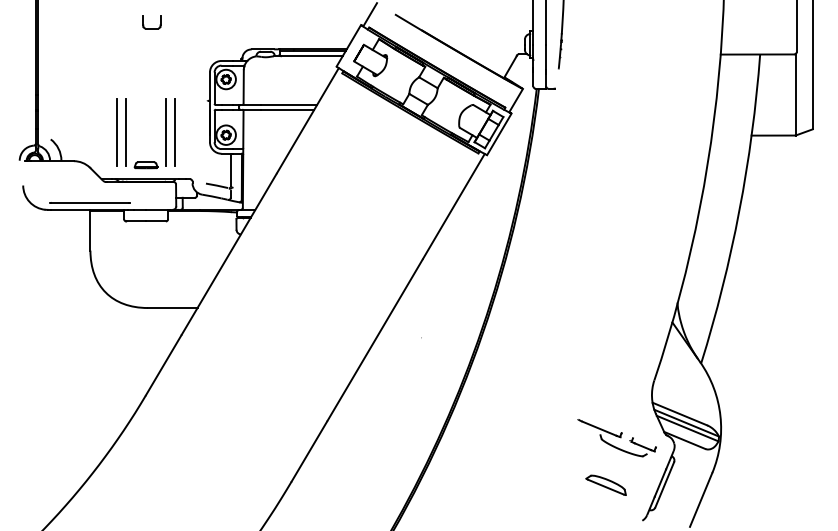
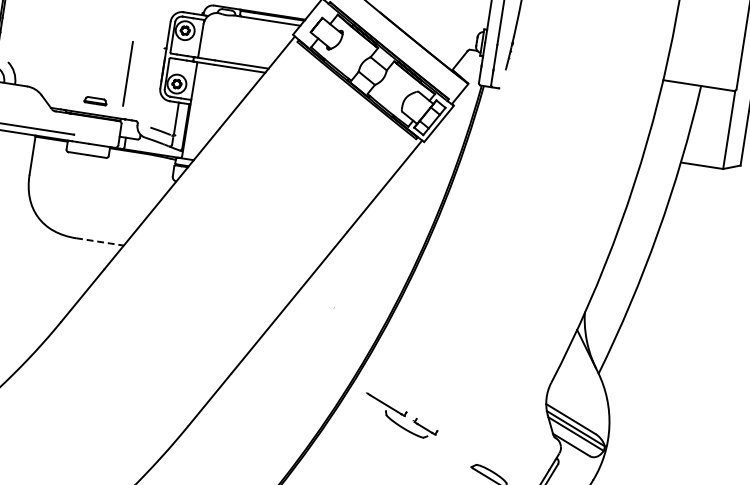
line: (117, 132) -> (73, 65), removed
line: (126, 132) -> (81, 66), removed
line: (166, 132) -> (120, 72), removed
line: (172, 307) -> (99, 241), solid -> dashed
part: (616, 438) -> (400, 416), moved

